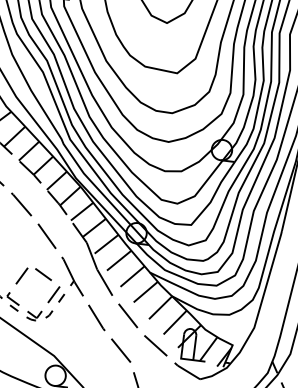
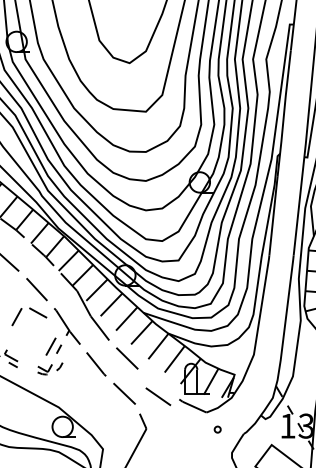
part: (37, 271) -> (31, 310), moved
part: (39, 314) -> (50, 368), moved
line: (155, 345) -> (158, 396), moved

